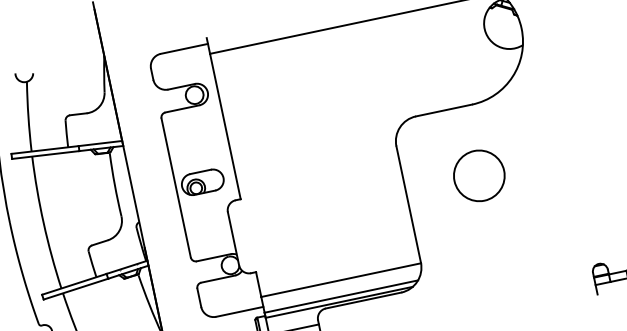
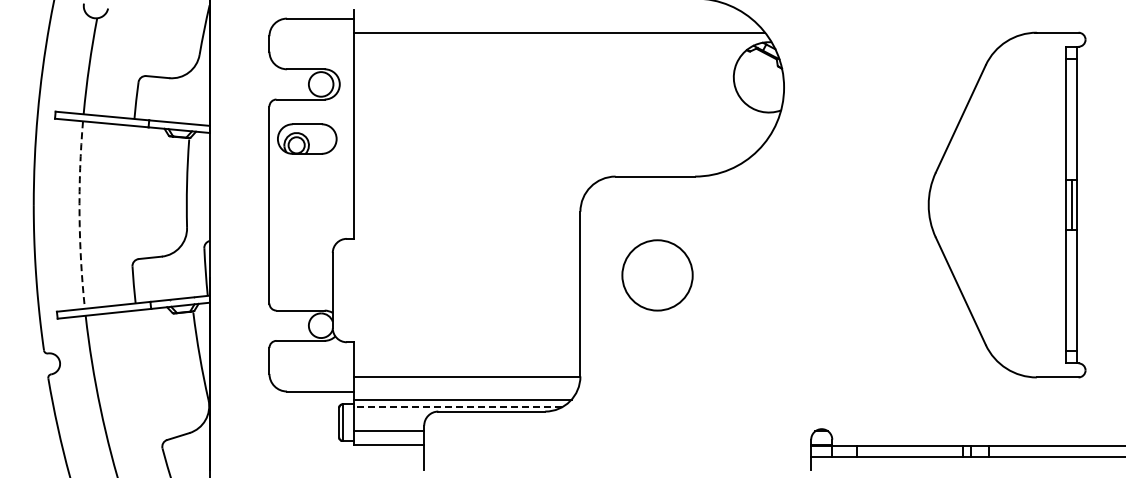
circle: (479, 175) -> (657, 275), moved
part: (202, 181) -> (307, 138), moved
arc: (43, 223) -> (79, 215), solid -> dashed
line: (338, 302) -> (457, 407), solid -> dashed

